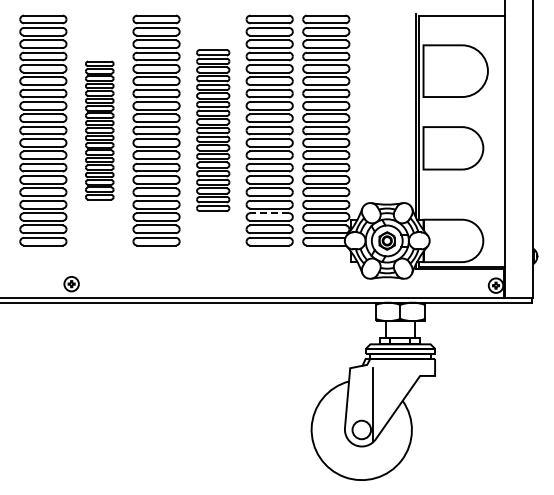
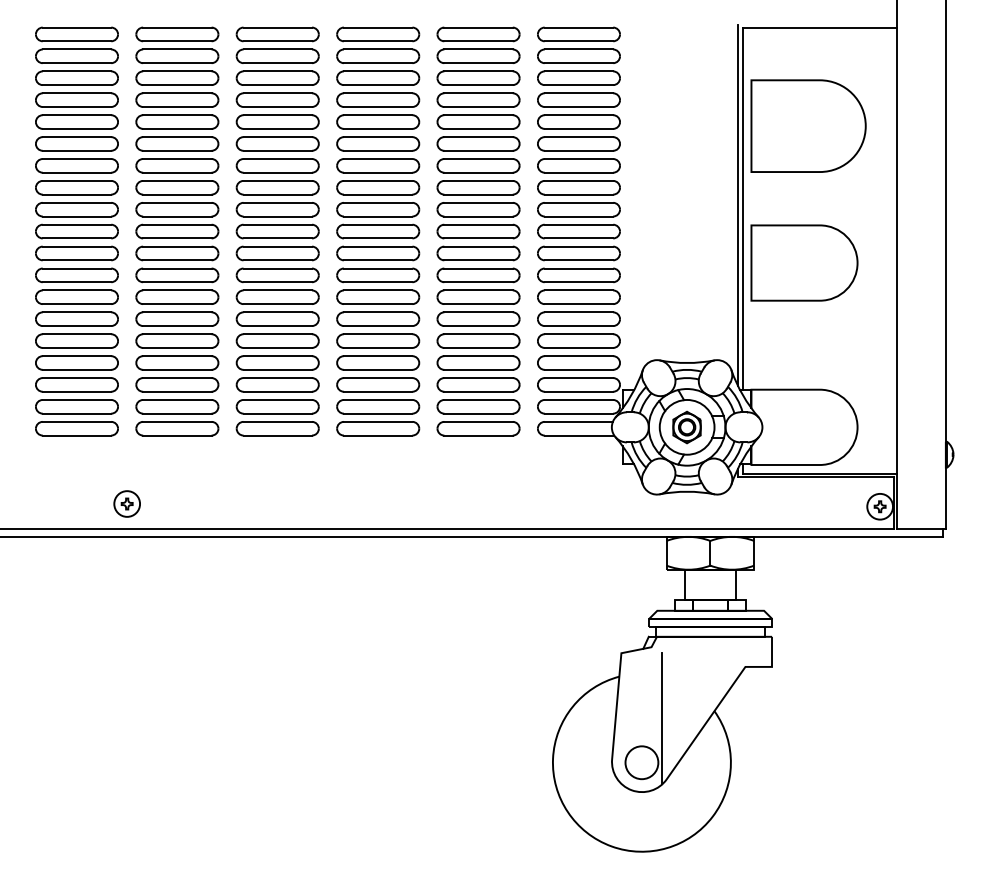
part: (99, 130) -> (176, 231), size x1.67
part: (213, 130) -> (378, 231), size x1.43
line: (269, 213) -> (478, 378), dashed -> solid

